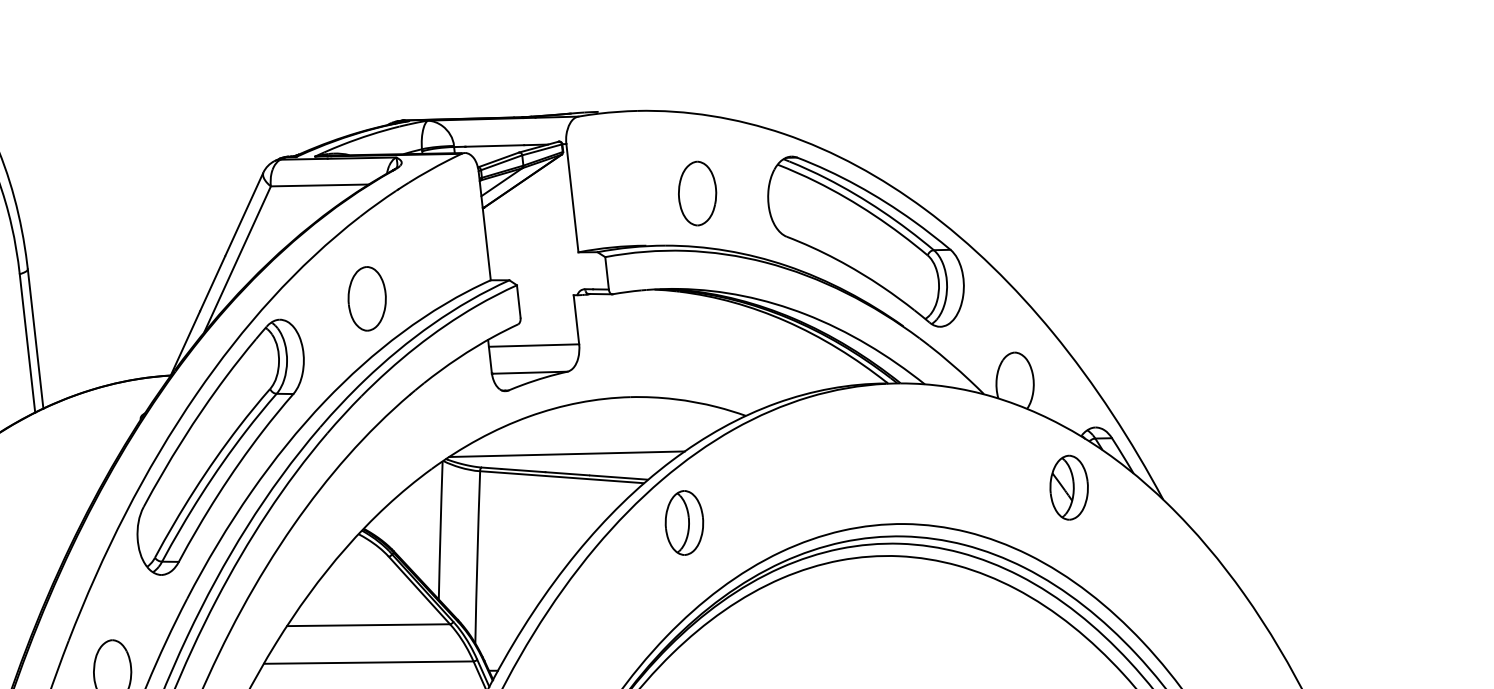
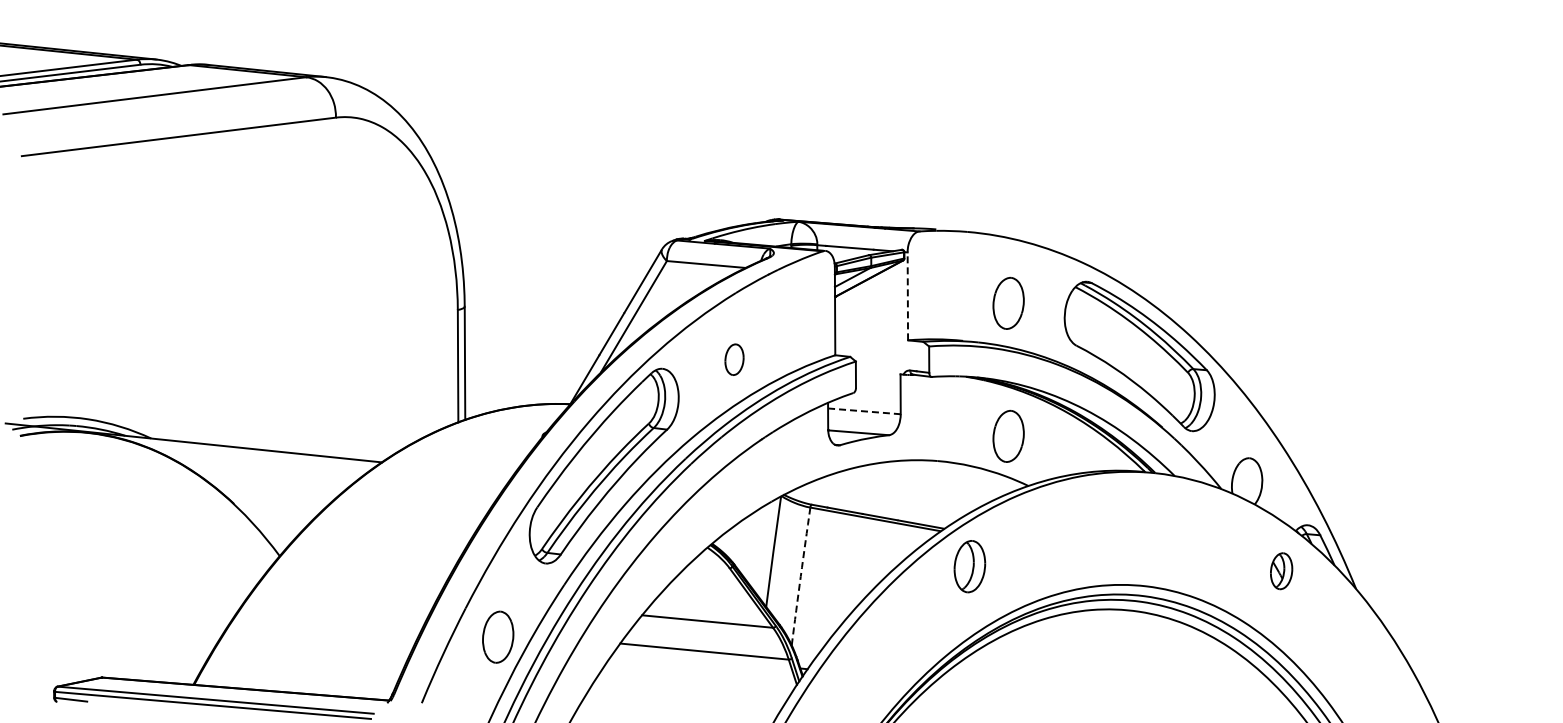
line: (572, 198) -> (907, 296), solid -> dashed
part: (367, 298) -> (734, 359), size x0.6
line: (534, 345) -> (864, 411), solid -> dashed
part: (714, 356) -> (1008, 435), added
line: (566, 454) -> (881, 501), removed
part: (1068, 486) -> (1281, 570), size x0.7
arc: (477, 557) -> (800, 576), solid -> dashed

